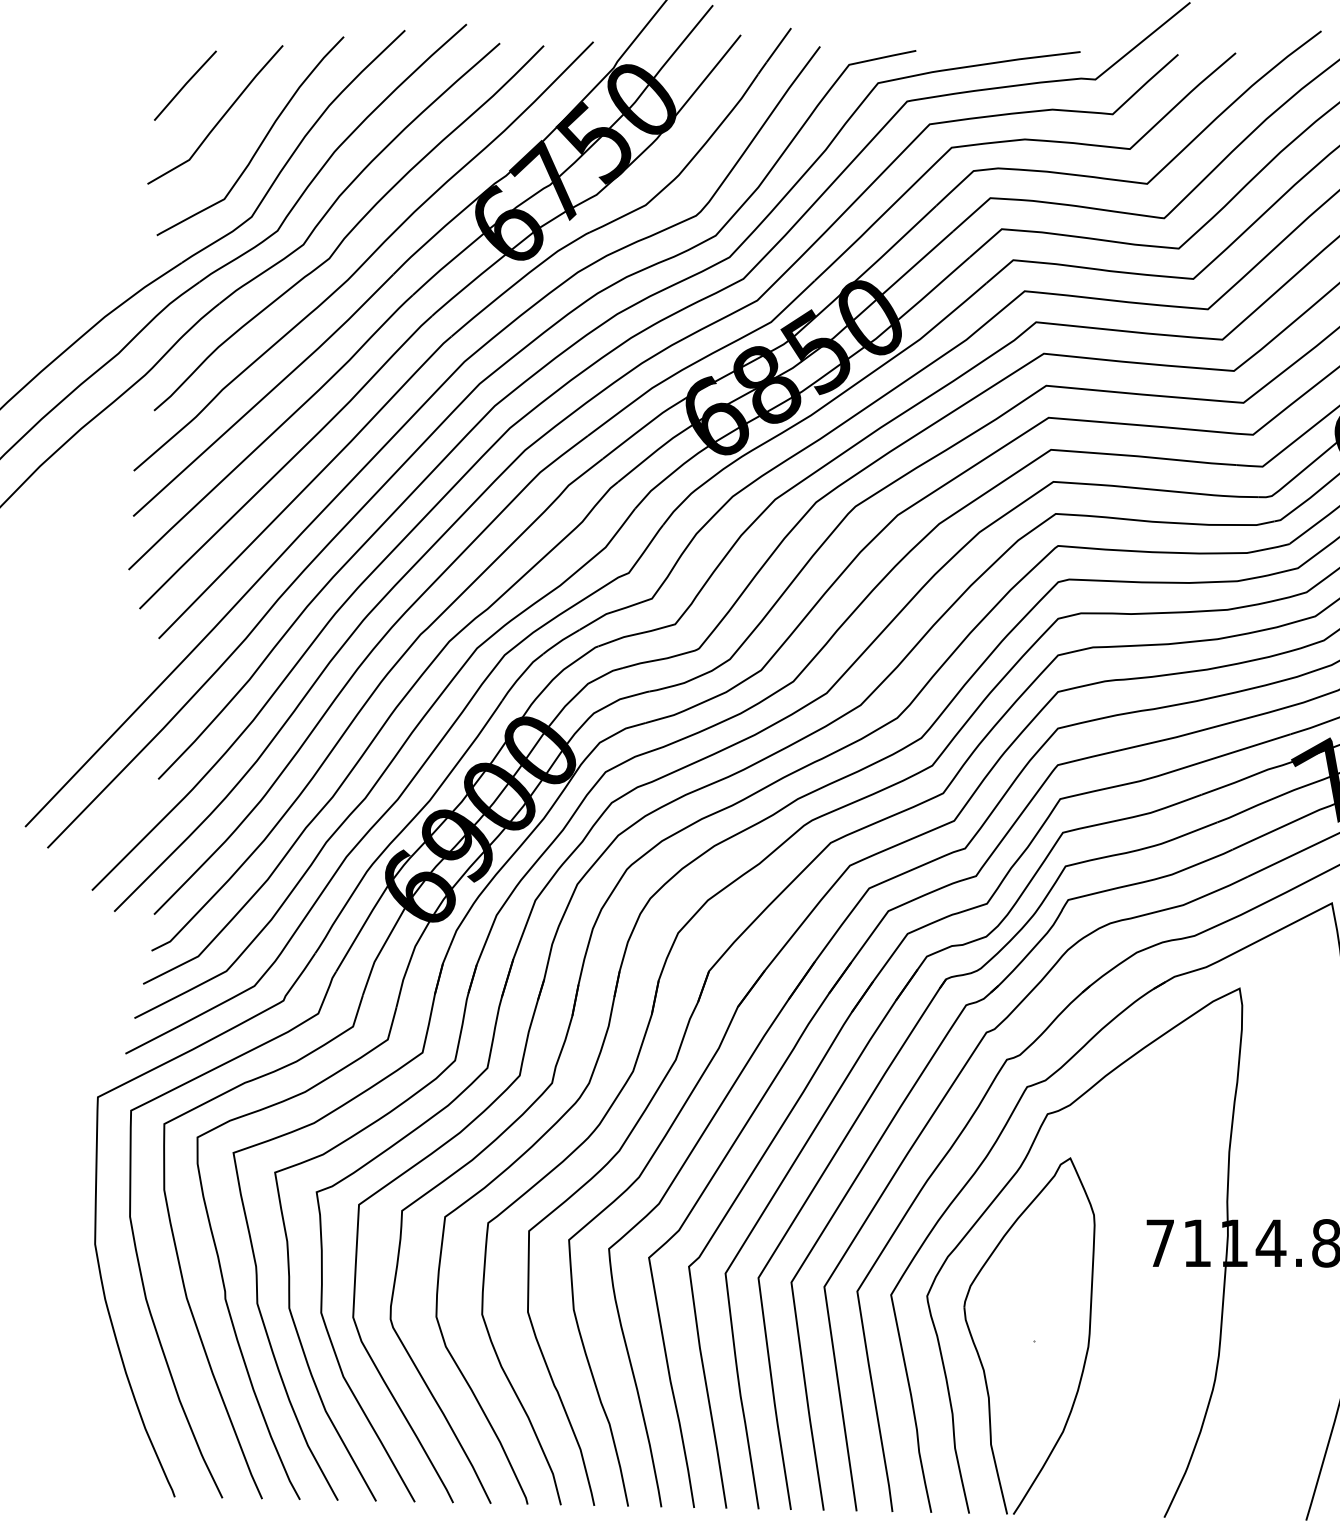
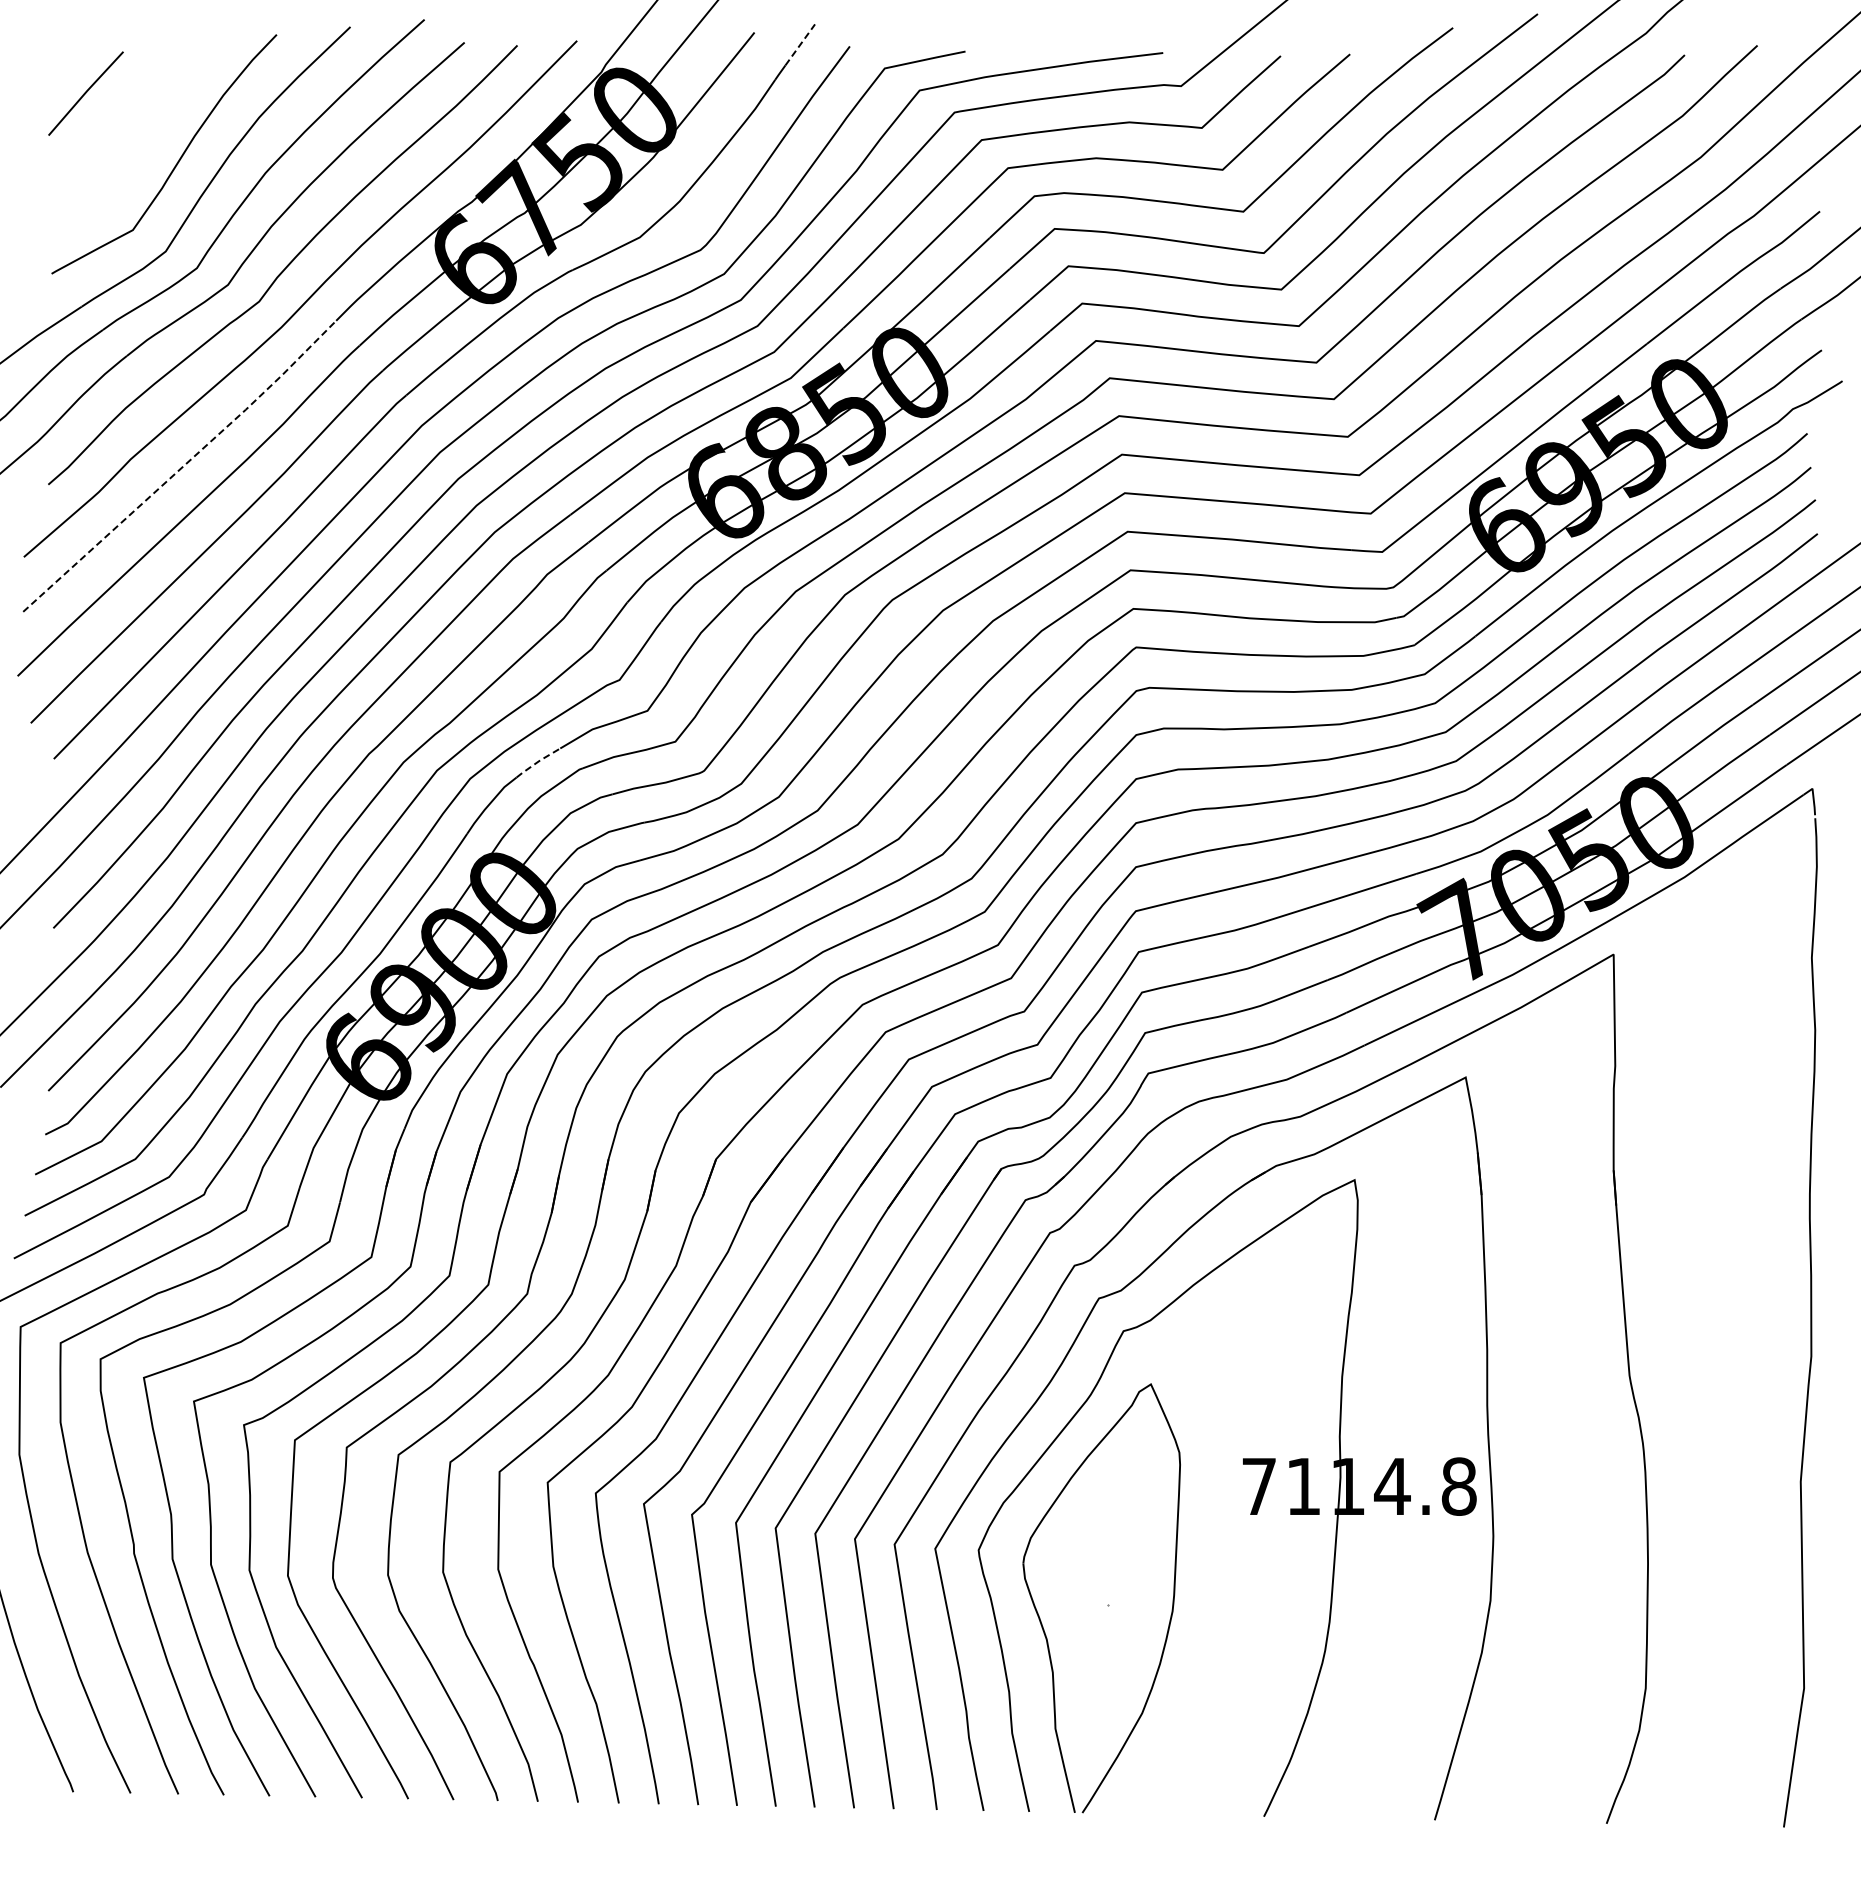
line: (779, 44) -> (800, 44), solid -> dashed
curve: (219, 118) -> (127, 133), removed
line: (266, 395) -> (183, 466), solid -> dashed
line: (560, 641) -> (537, 762), solid -> dashed

